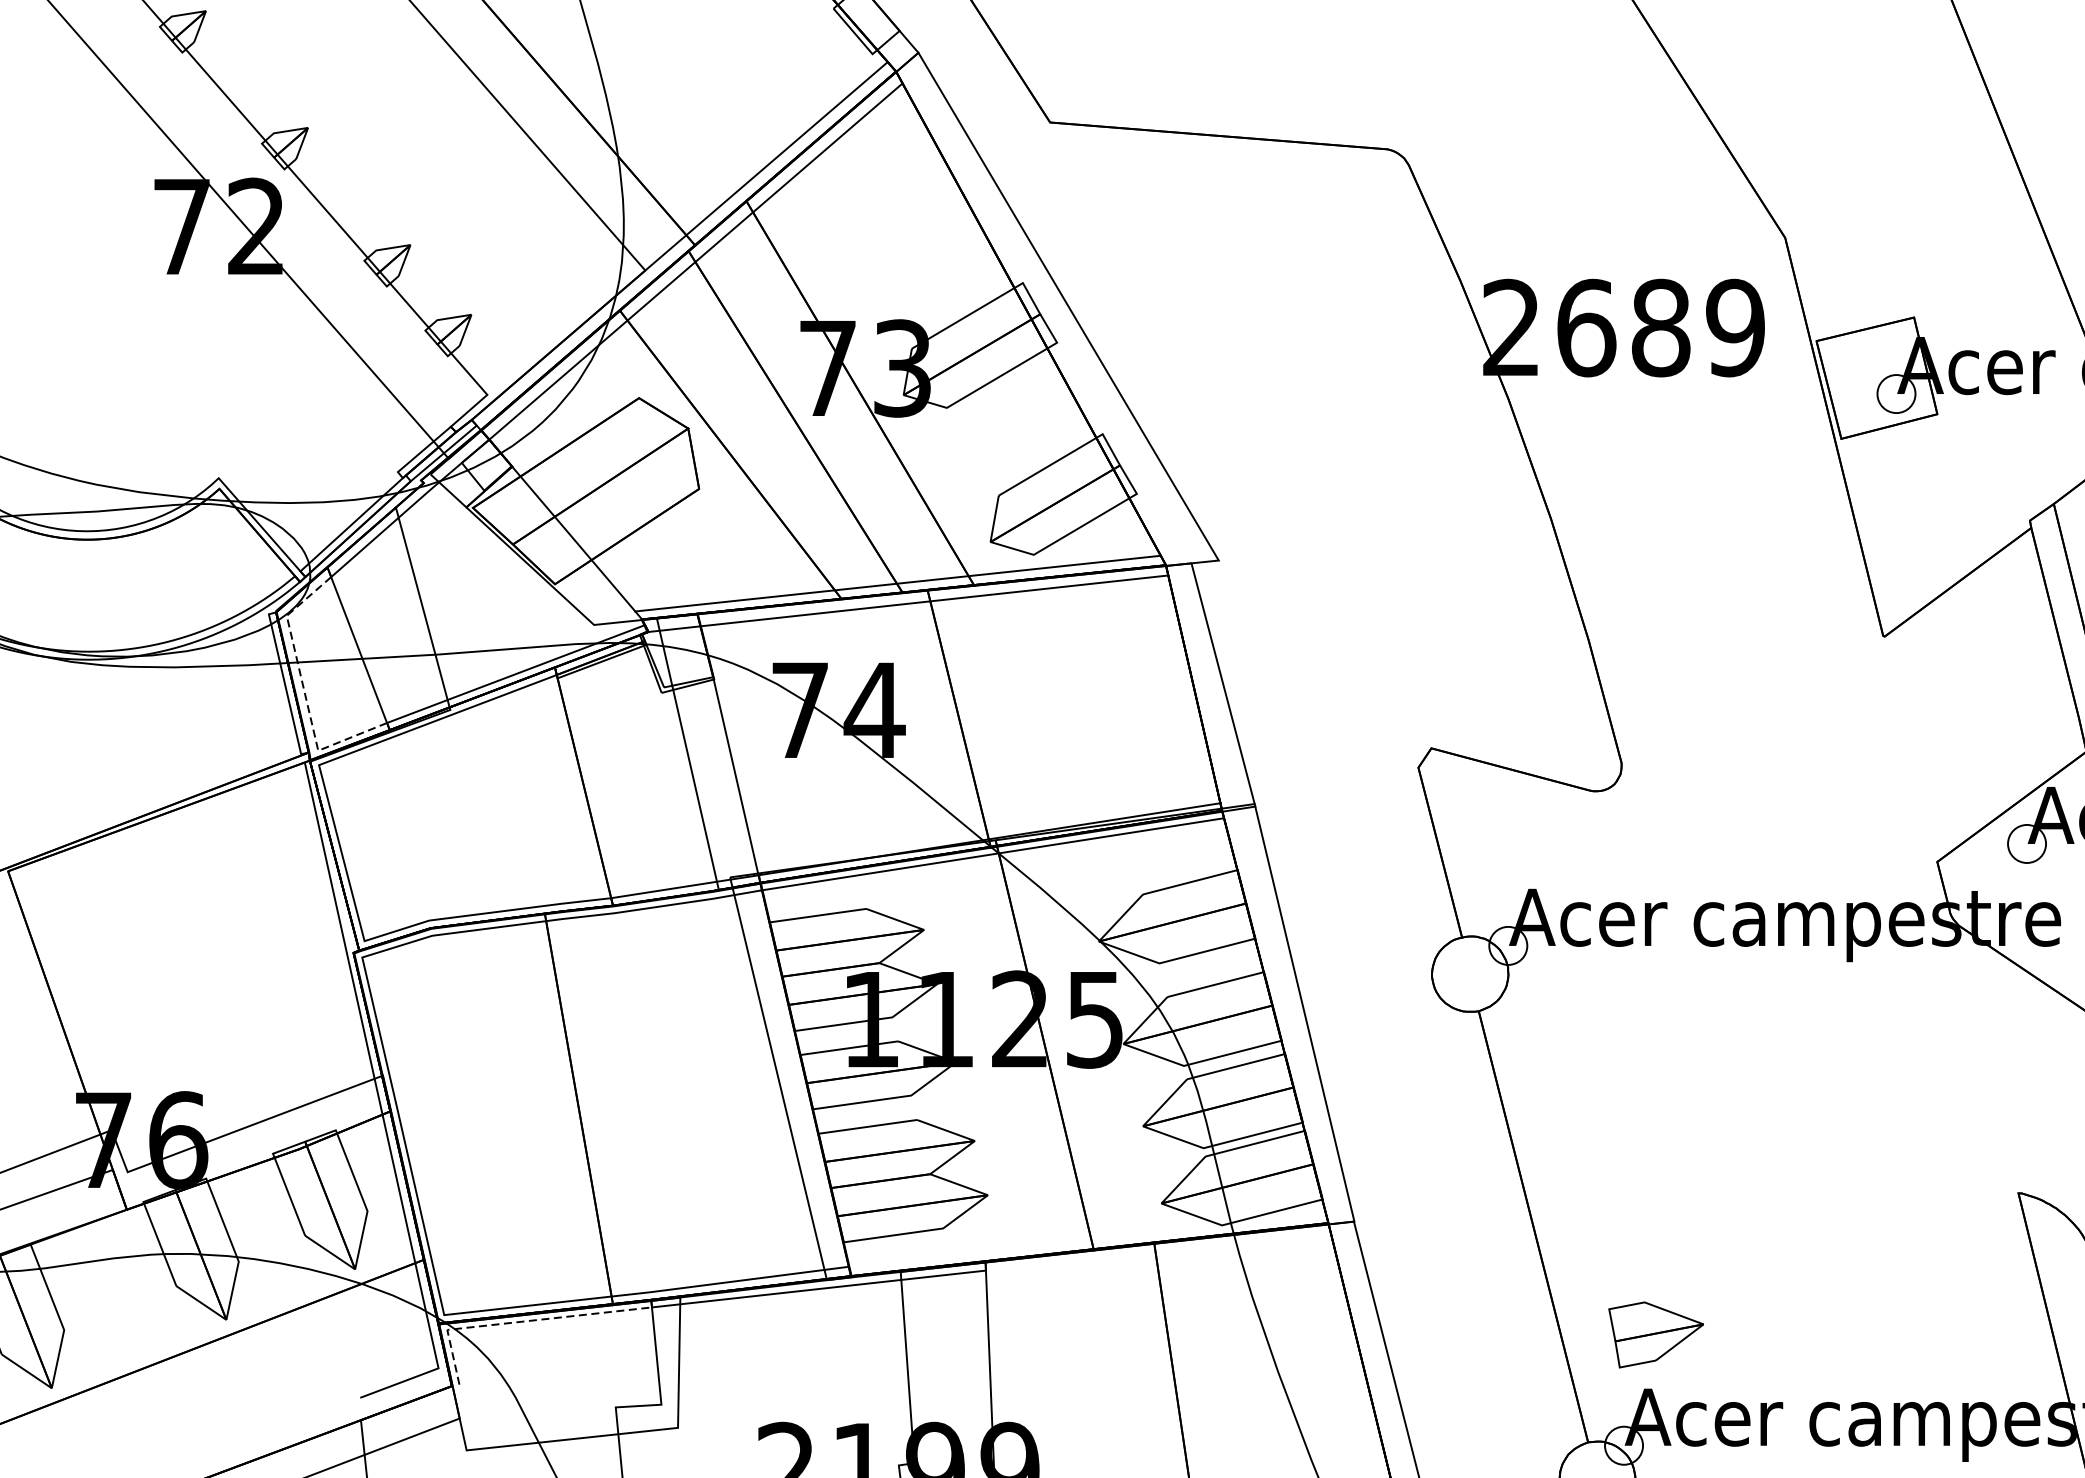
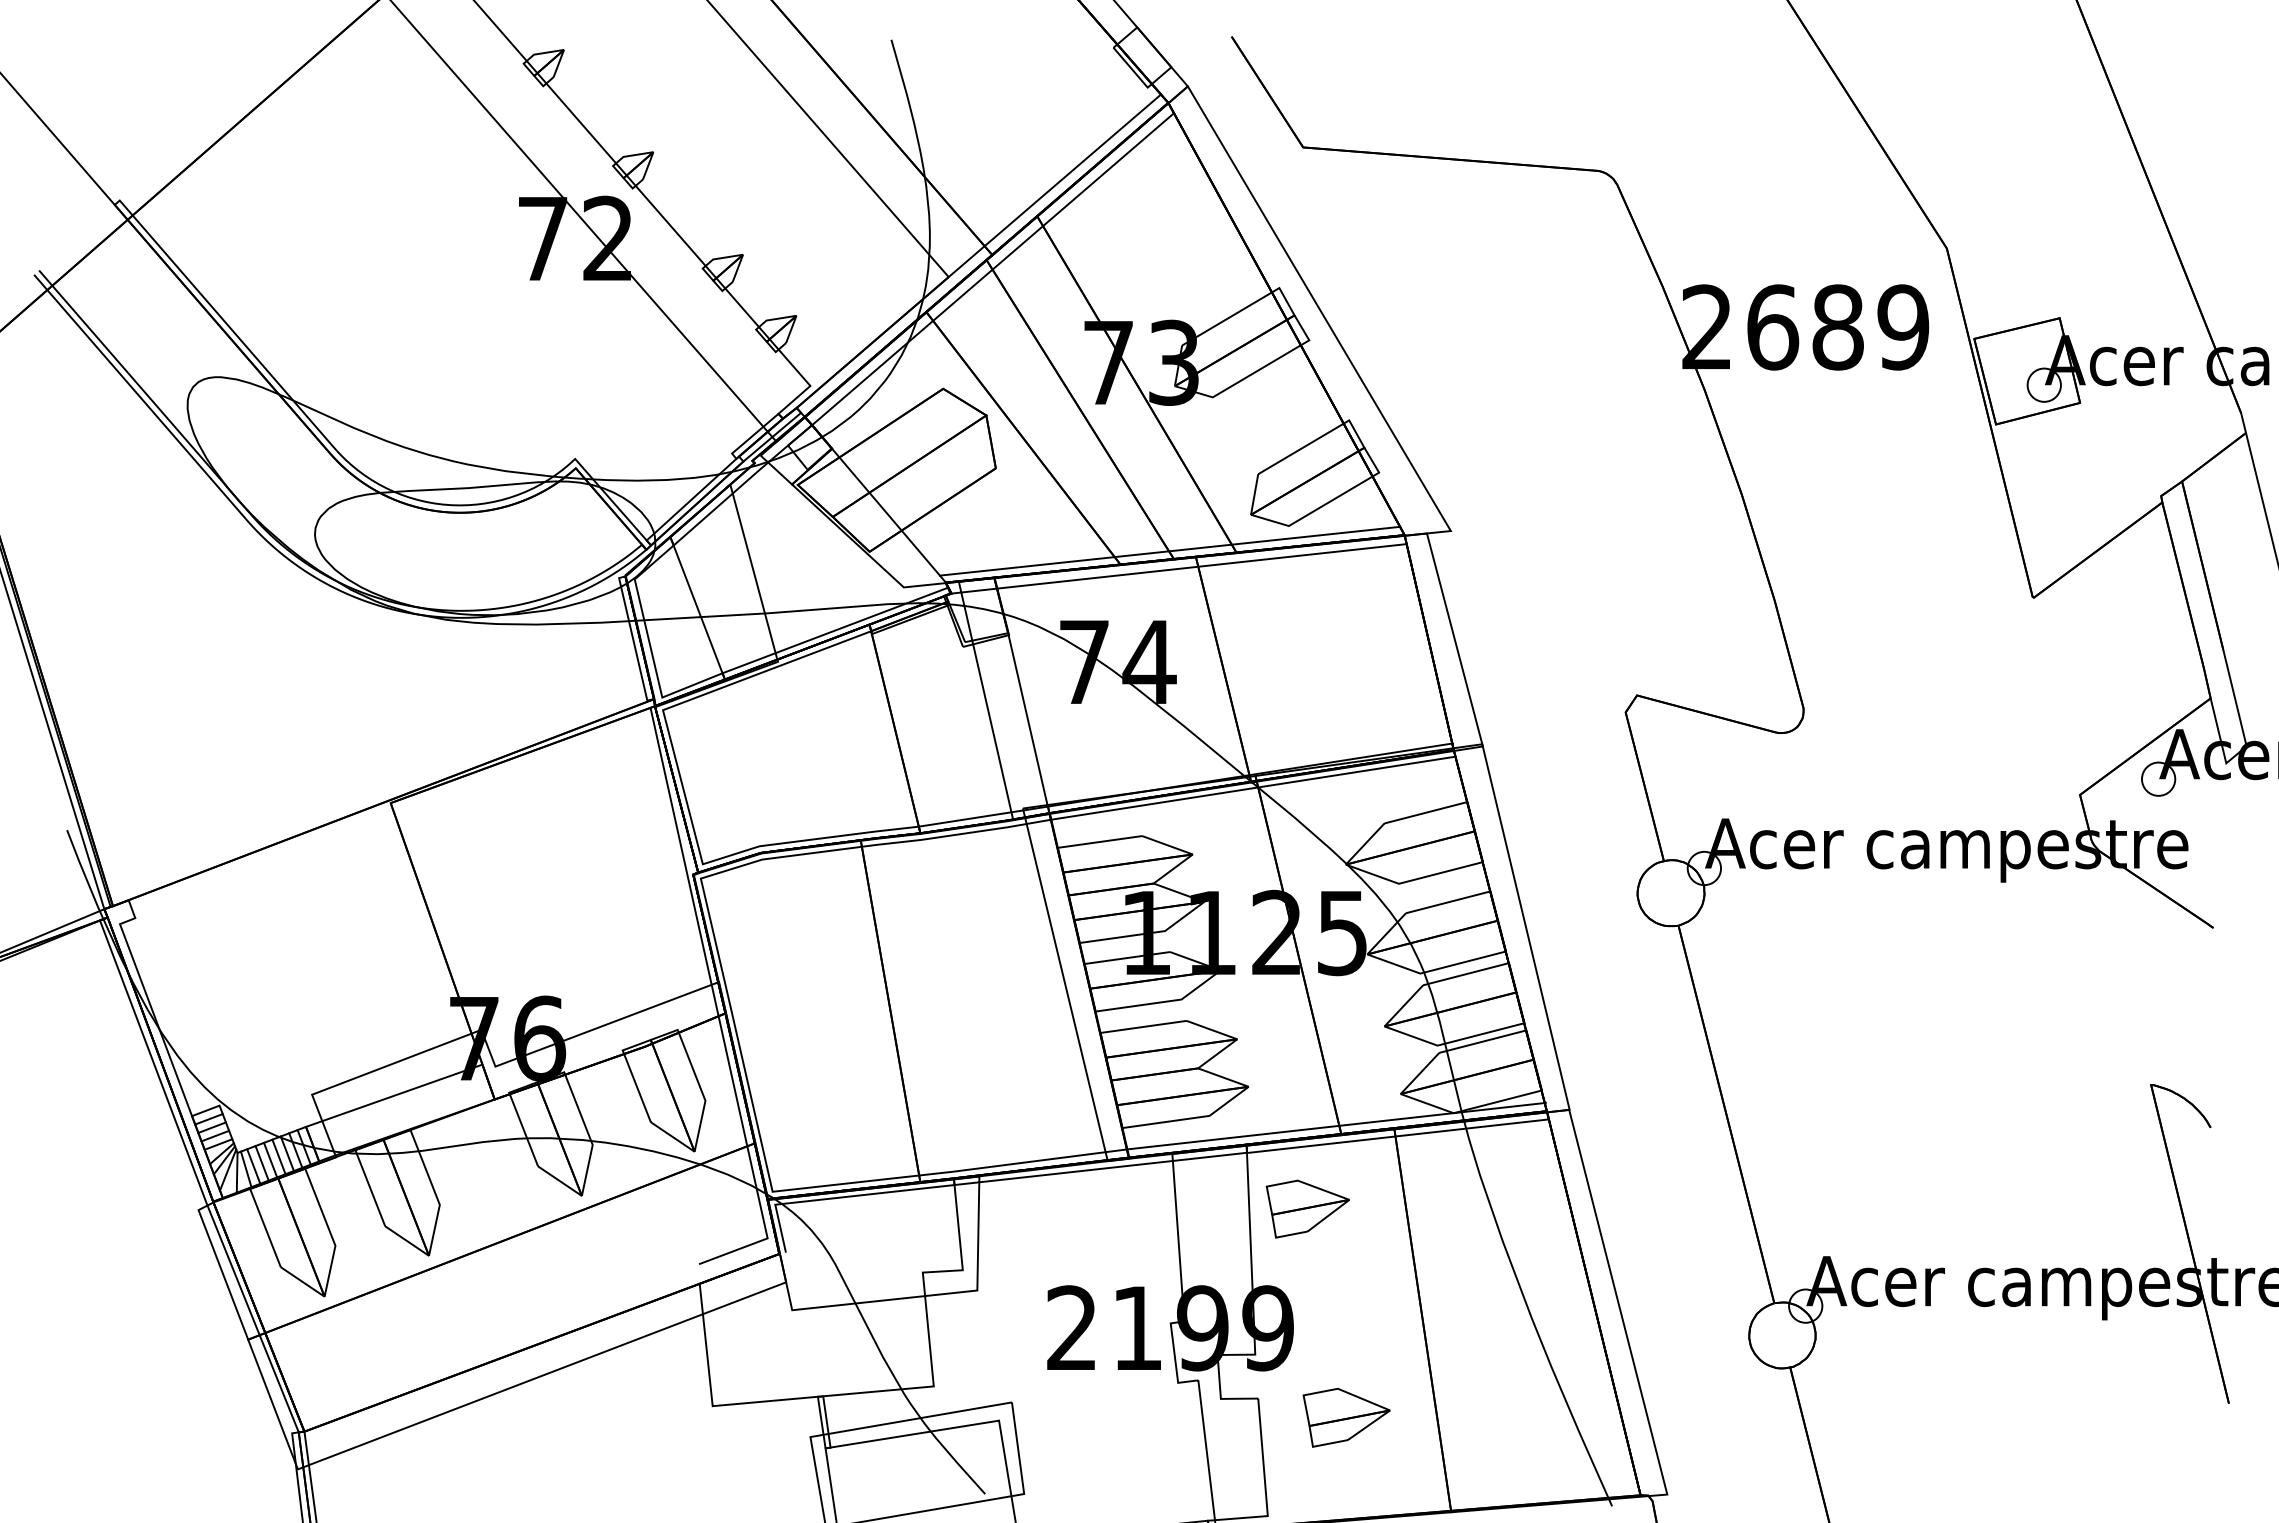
line: (304, 691) -> (650, 645), dashed -> solid
line: (1088, 1239) -> (1336, 1125), added
line: (1157, 1250) -> (1397, 1135), added
line: (520, 1321) -> (839, 1197), dashed -> solid
part: (1655, 1334) -> (1307, 1208), moved

